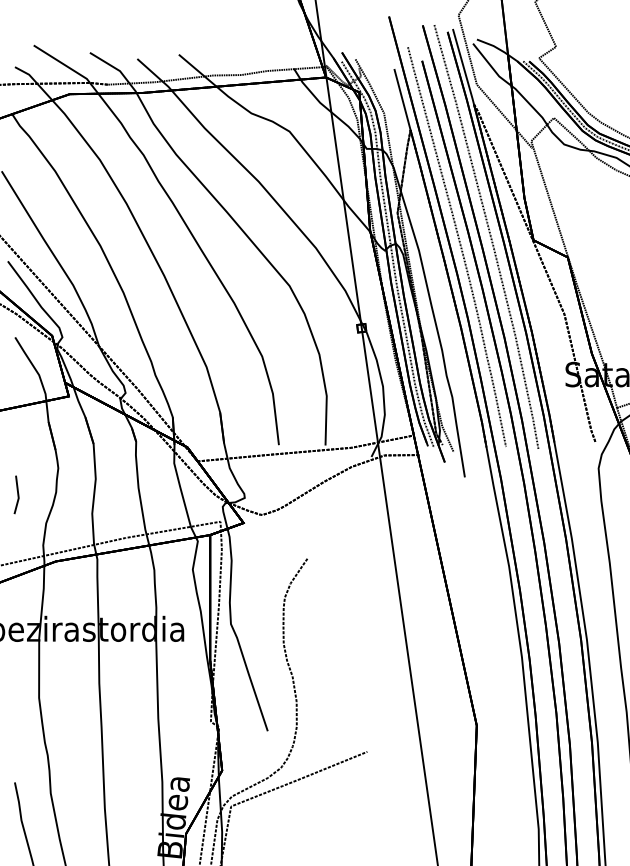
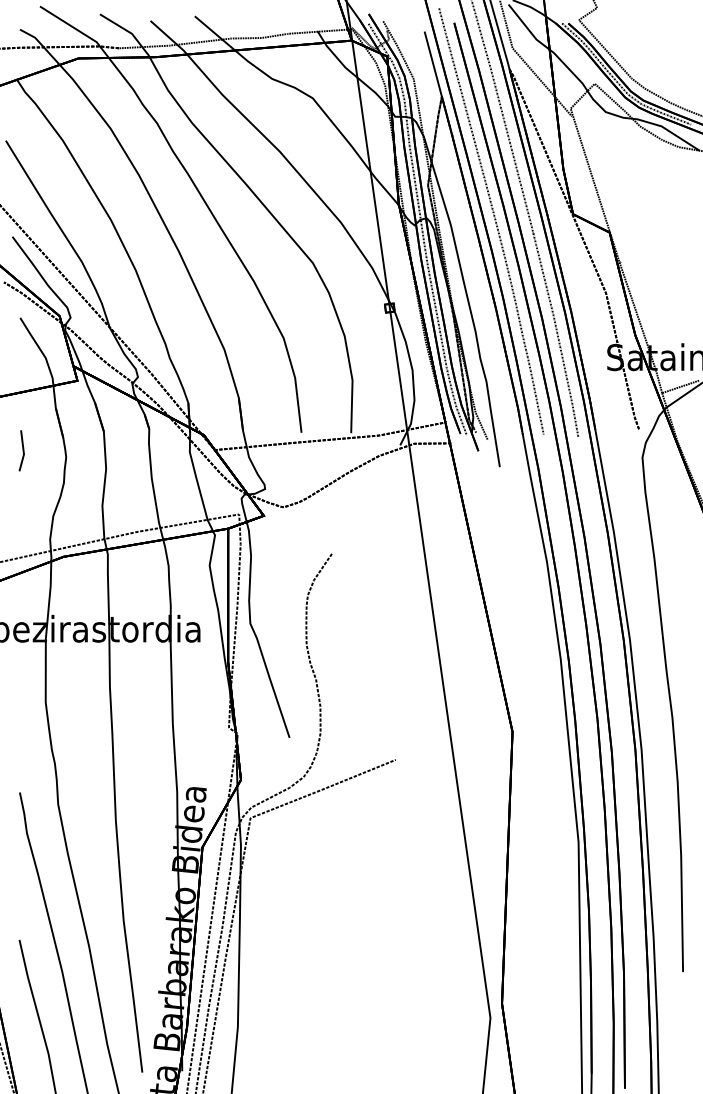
line: (17, 494) -> (22, 450), moved

